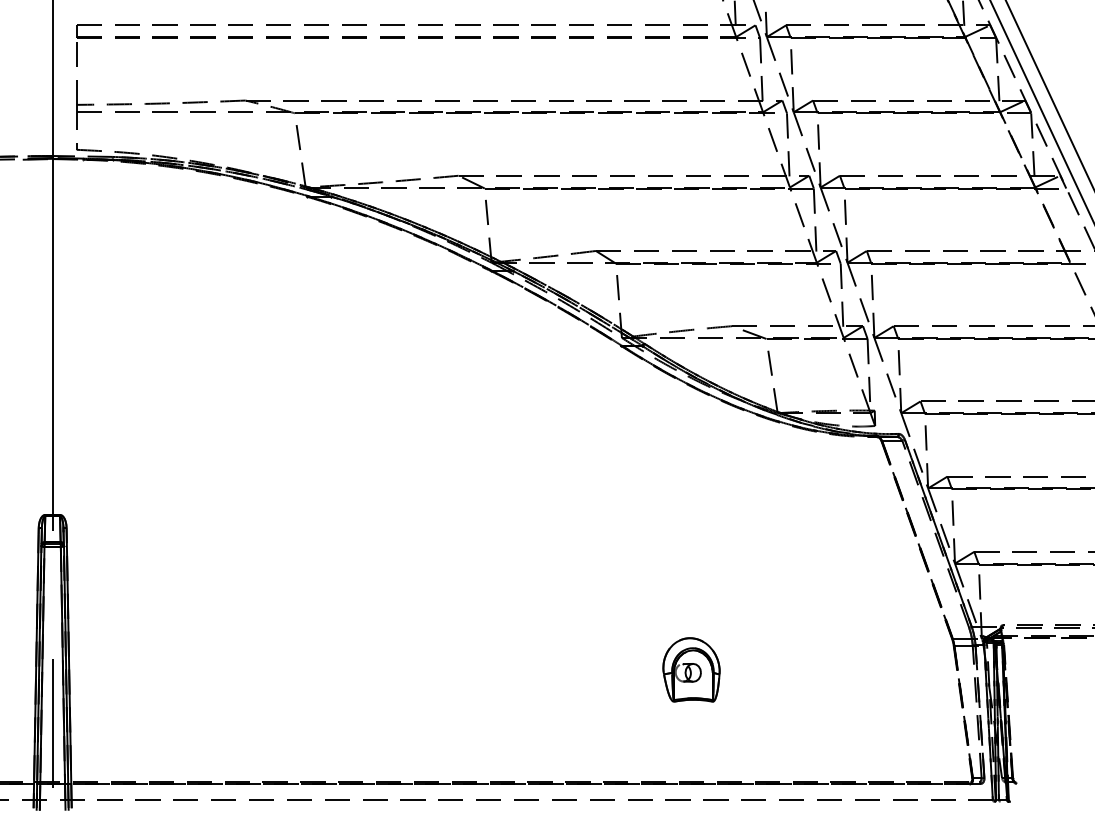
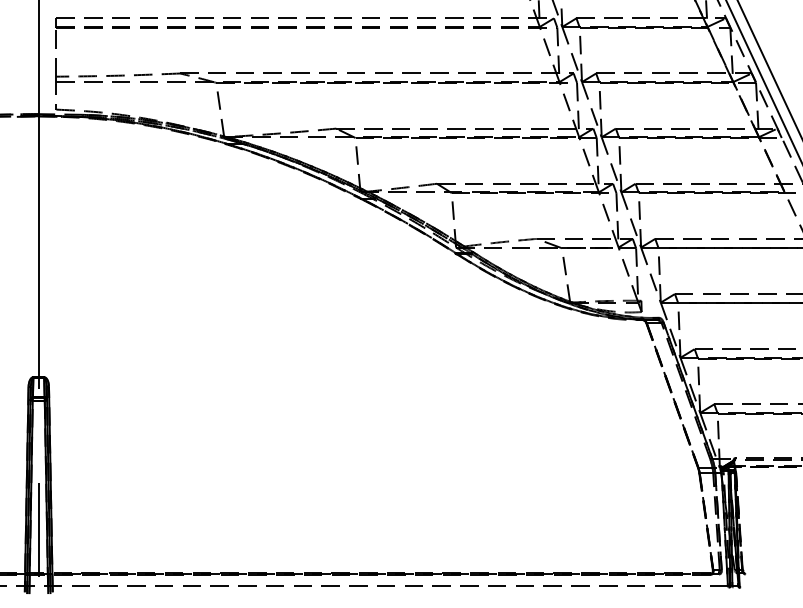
part: (691, 669) -> (507, 490), removed

